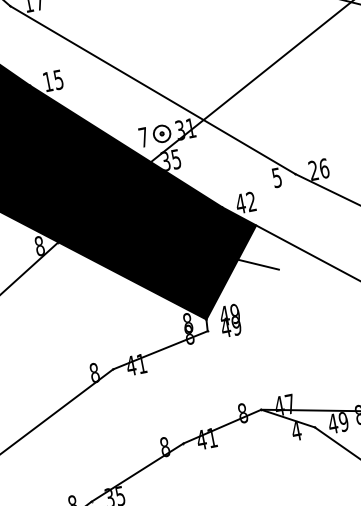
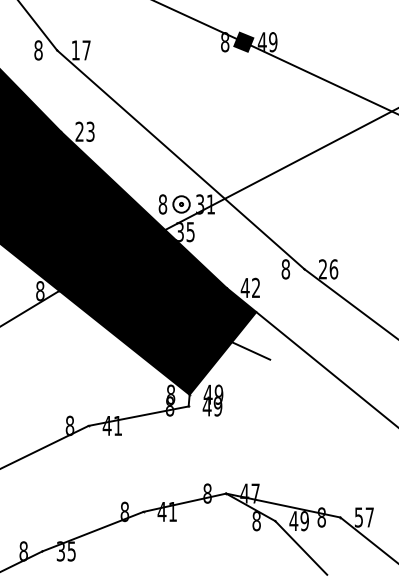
text: (52, 80) -> (84, 131), 15 -> 23
text: (143, 137) -> (162, 204), 7 -> 8
text: (276, 177) -> (285, 269), 5 -> 8
text: (296, 431) -> (256, 521), 4 -> 8

